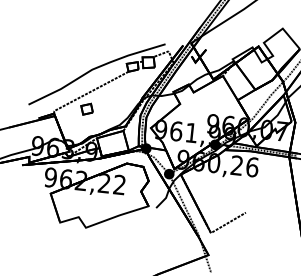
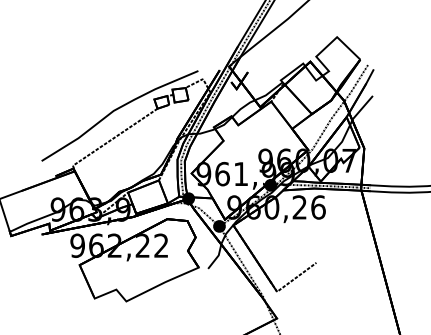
part: (87, 109) -> (112, 159), removed

